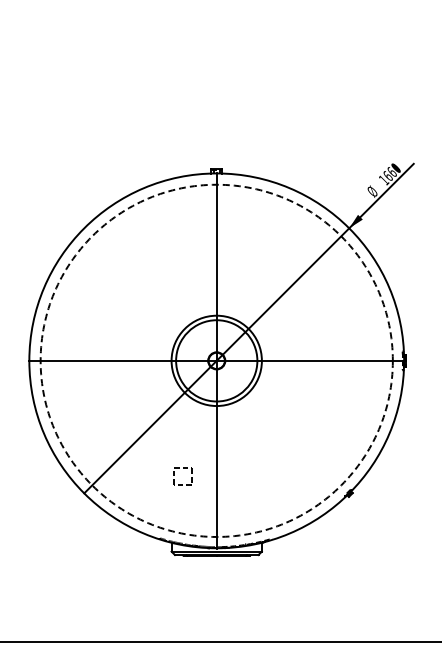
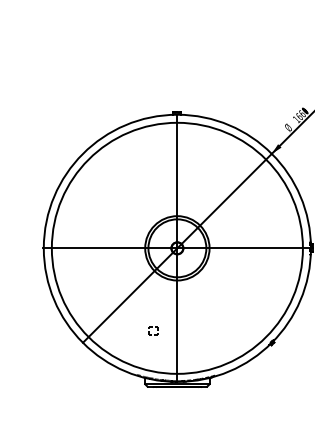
circle: (216, 360) -> (177, 248), dashed -> solid
part: (182, 476) -> (152, 330), size x0.71

